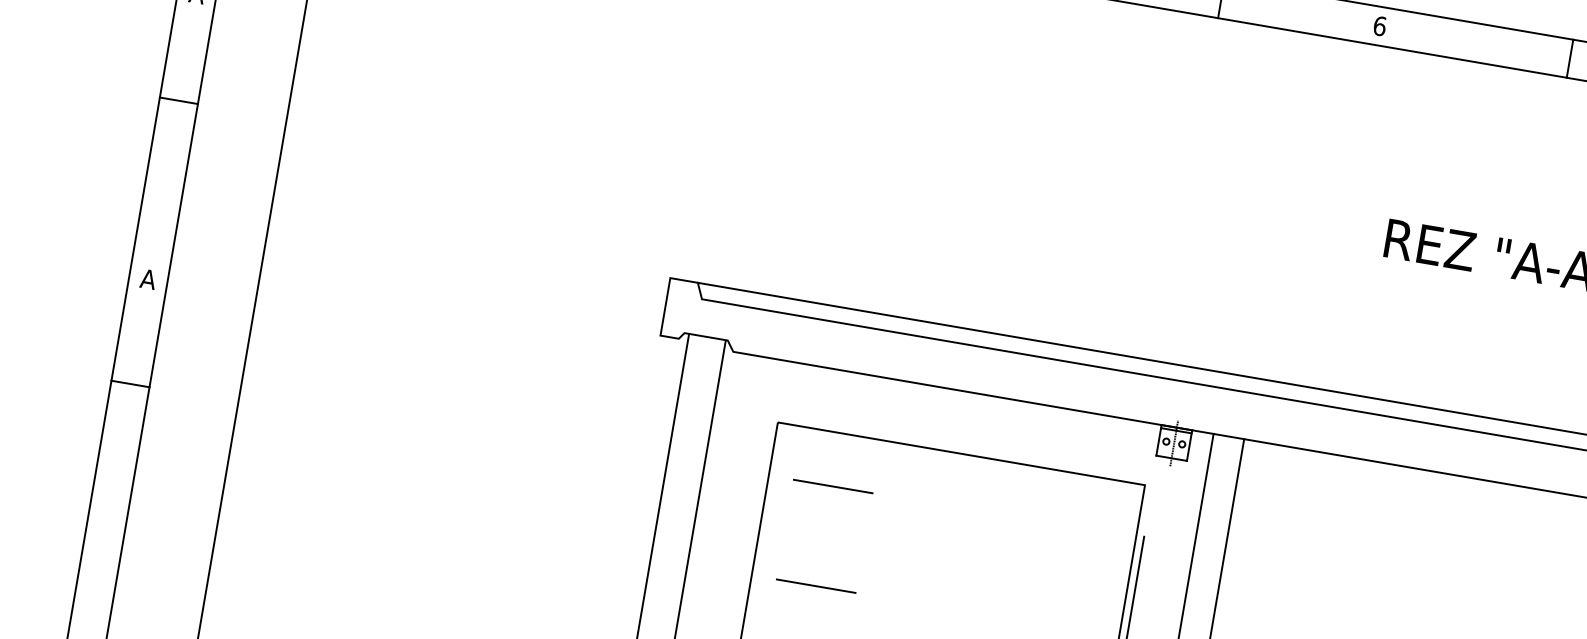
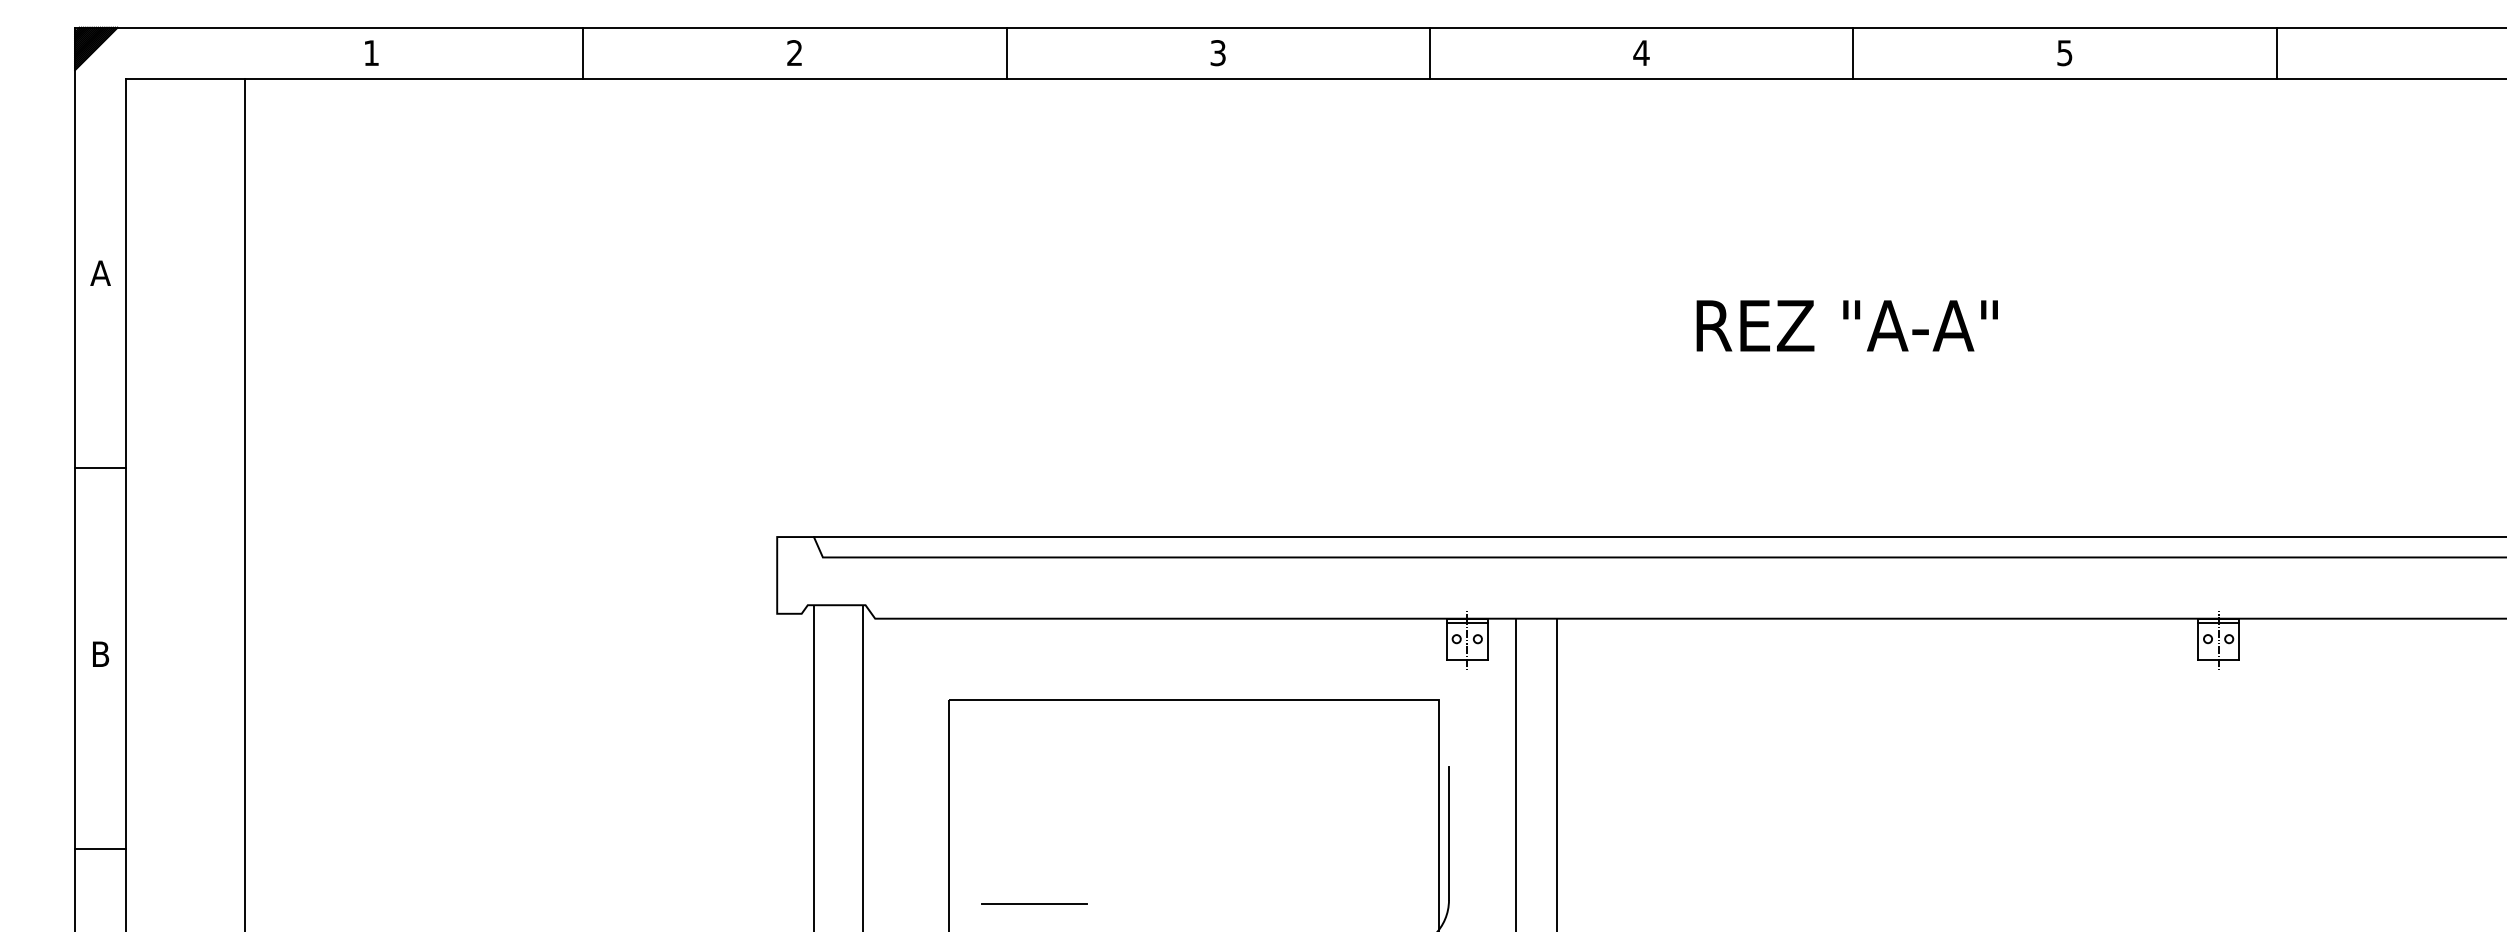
text: (1379, 26) -> (1641, 53), 6 -> 4
line: (1570, 58) -> (1853, 52), moved
line: (178, 101) -> (100, 468), moved
text: (148, 278) -> (100, 653), A -> B
line: (130, 384) -> (100, 849), moved
line: (833, 485) -> (1034, 770), removed

